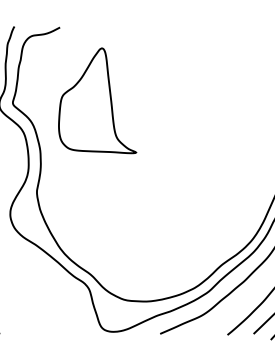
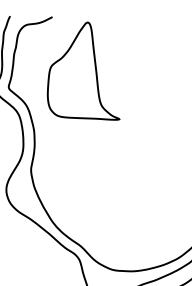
part: (97, 100) -> (83, 70), moved

